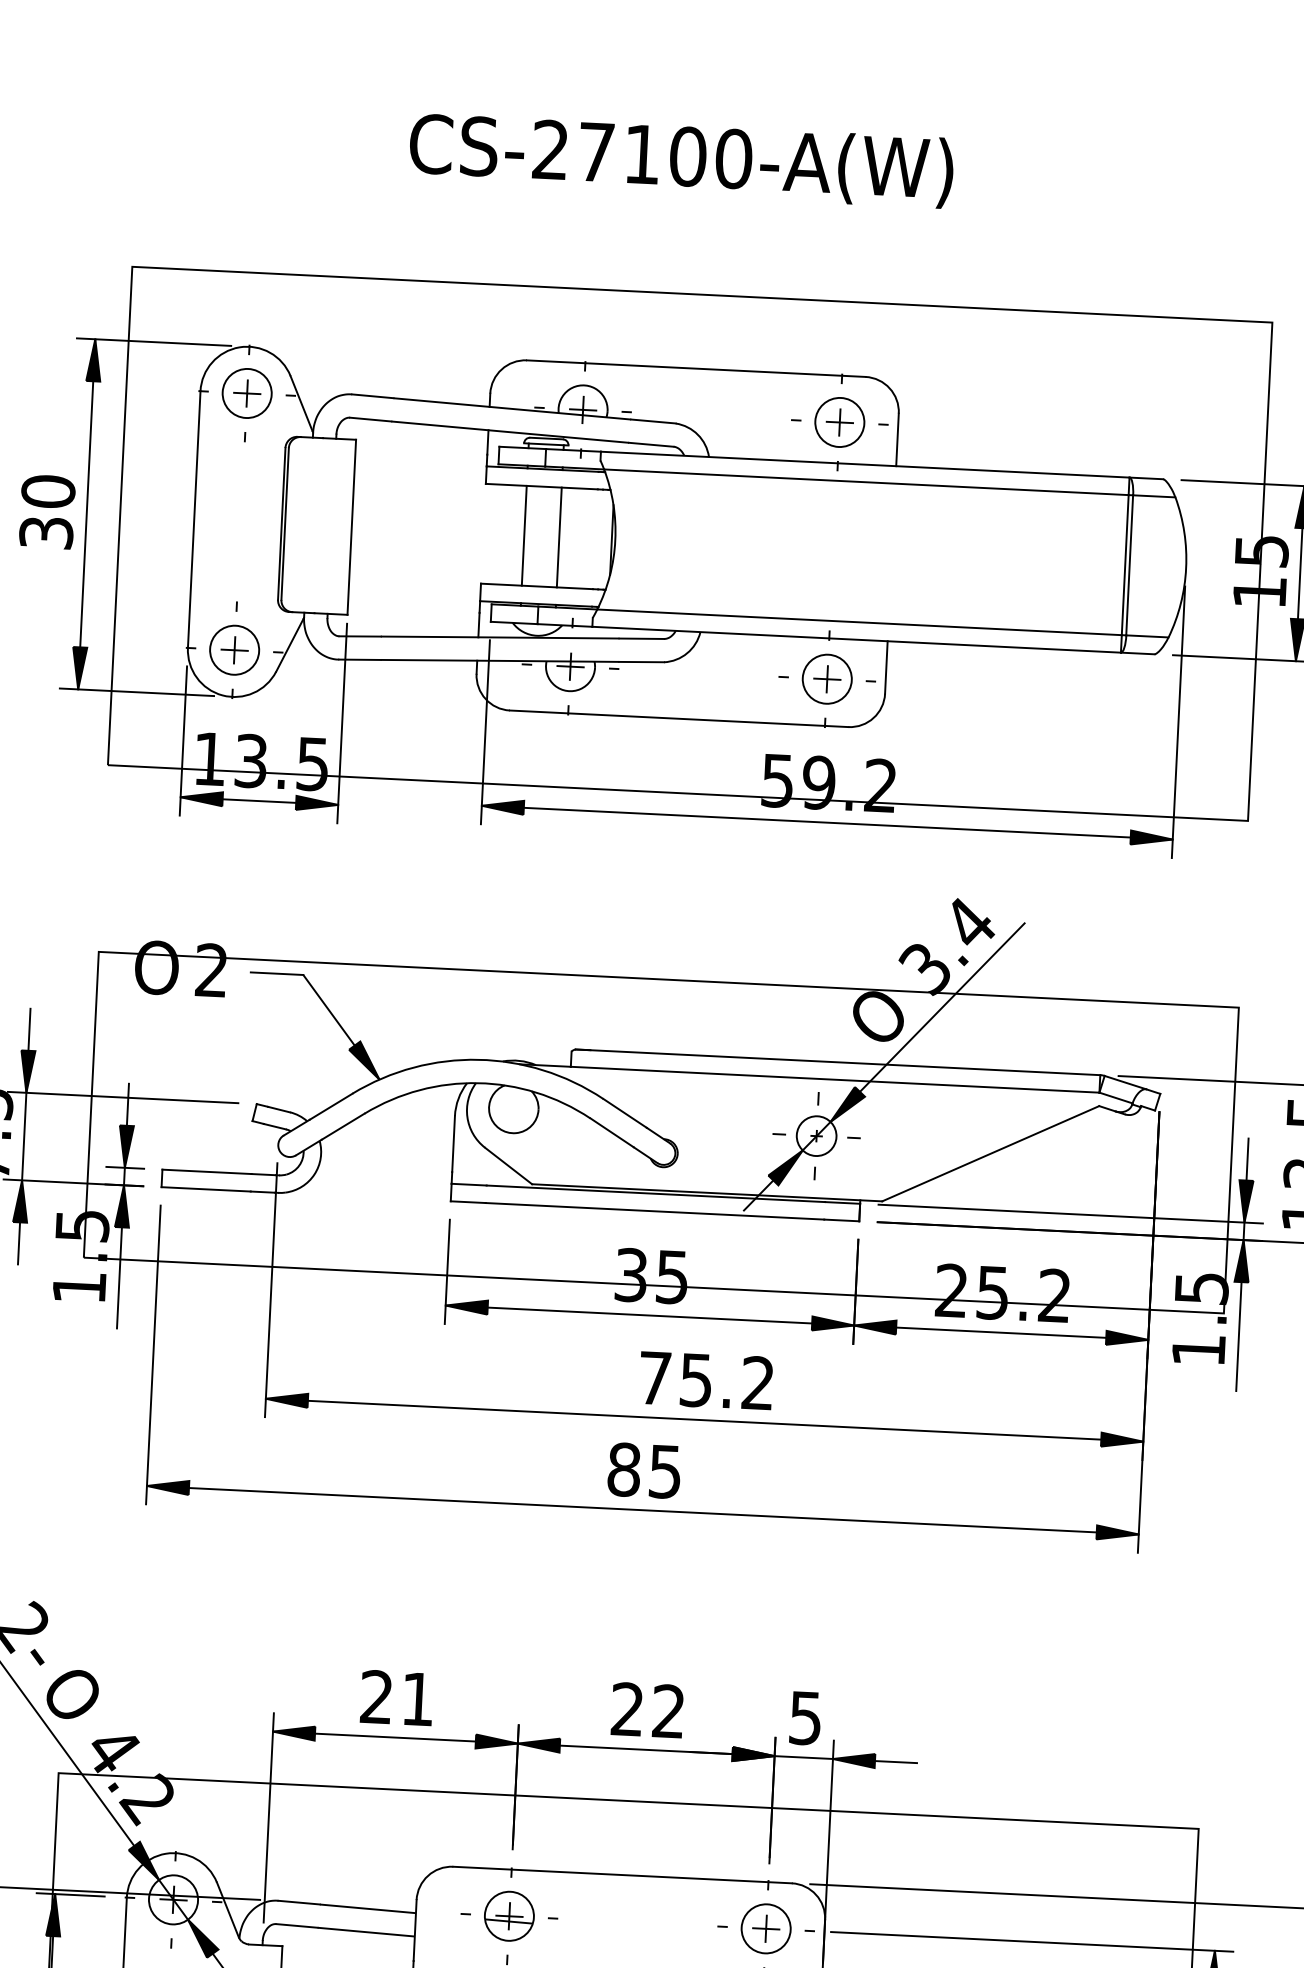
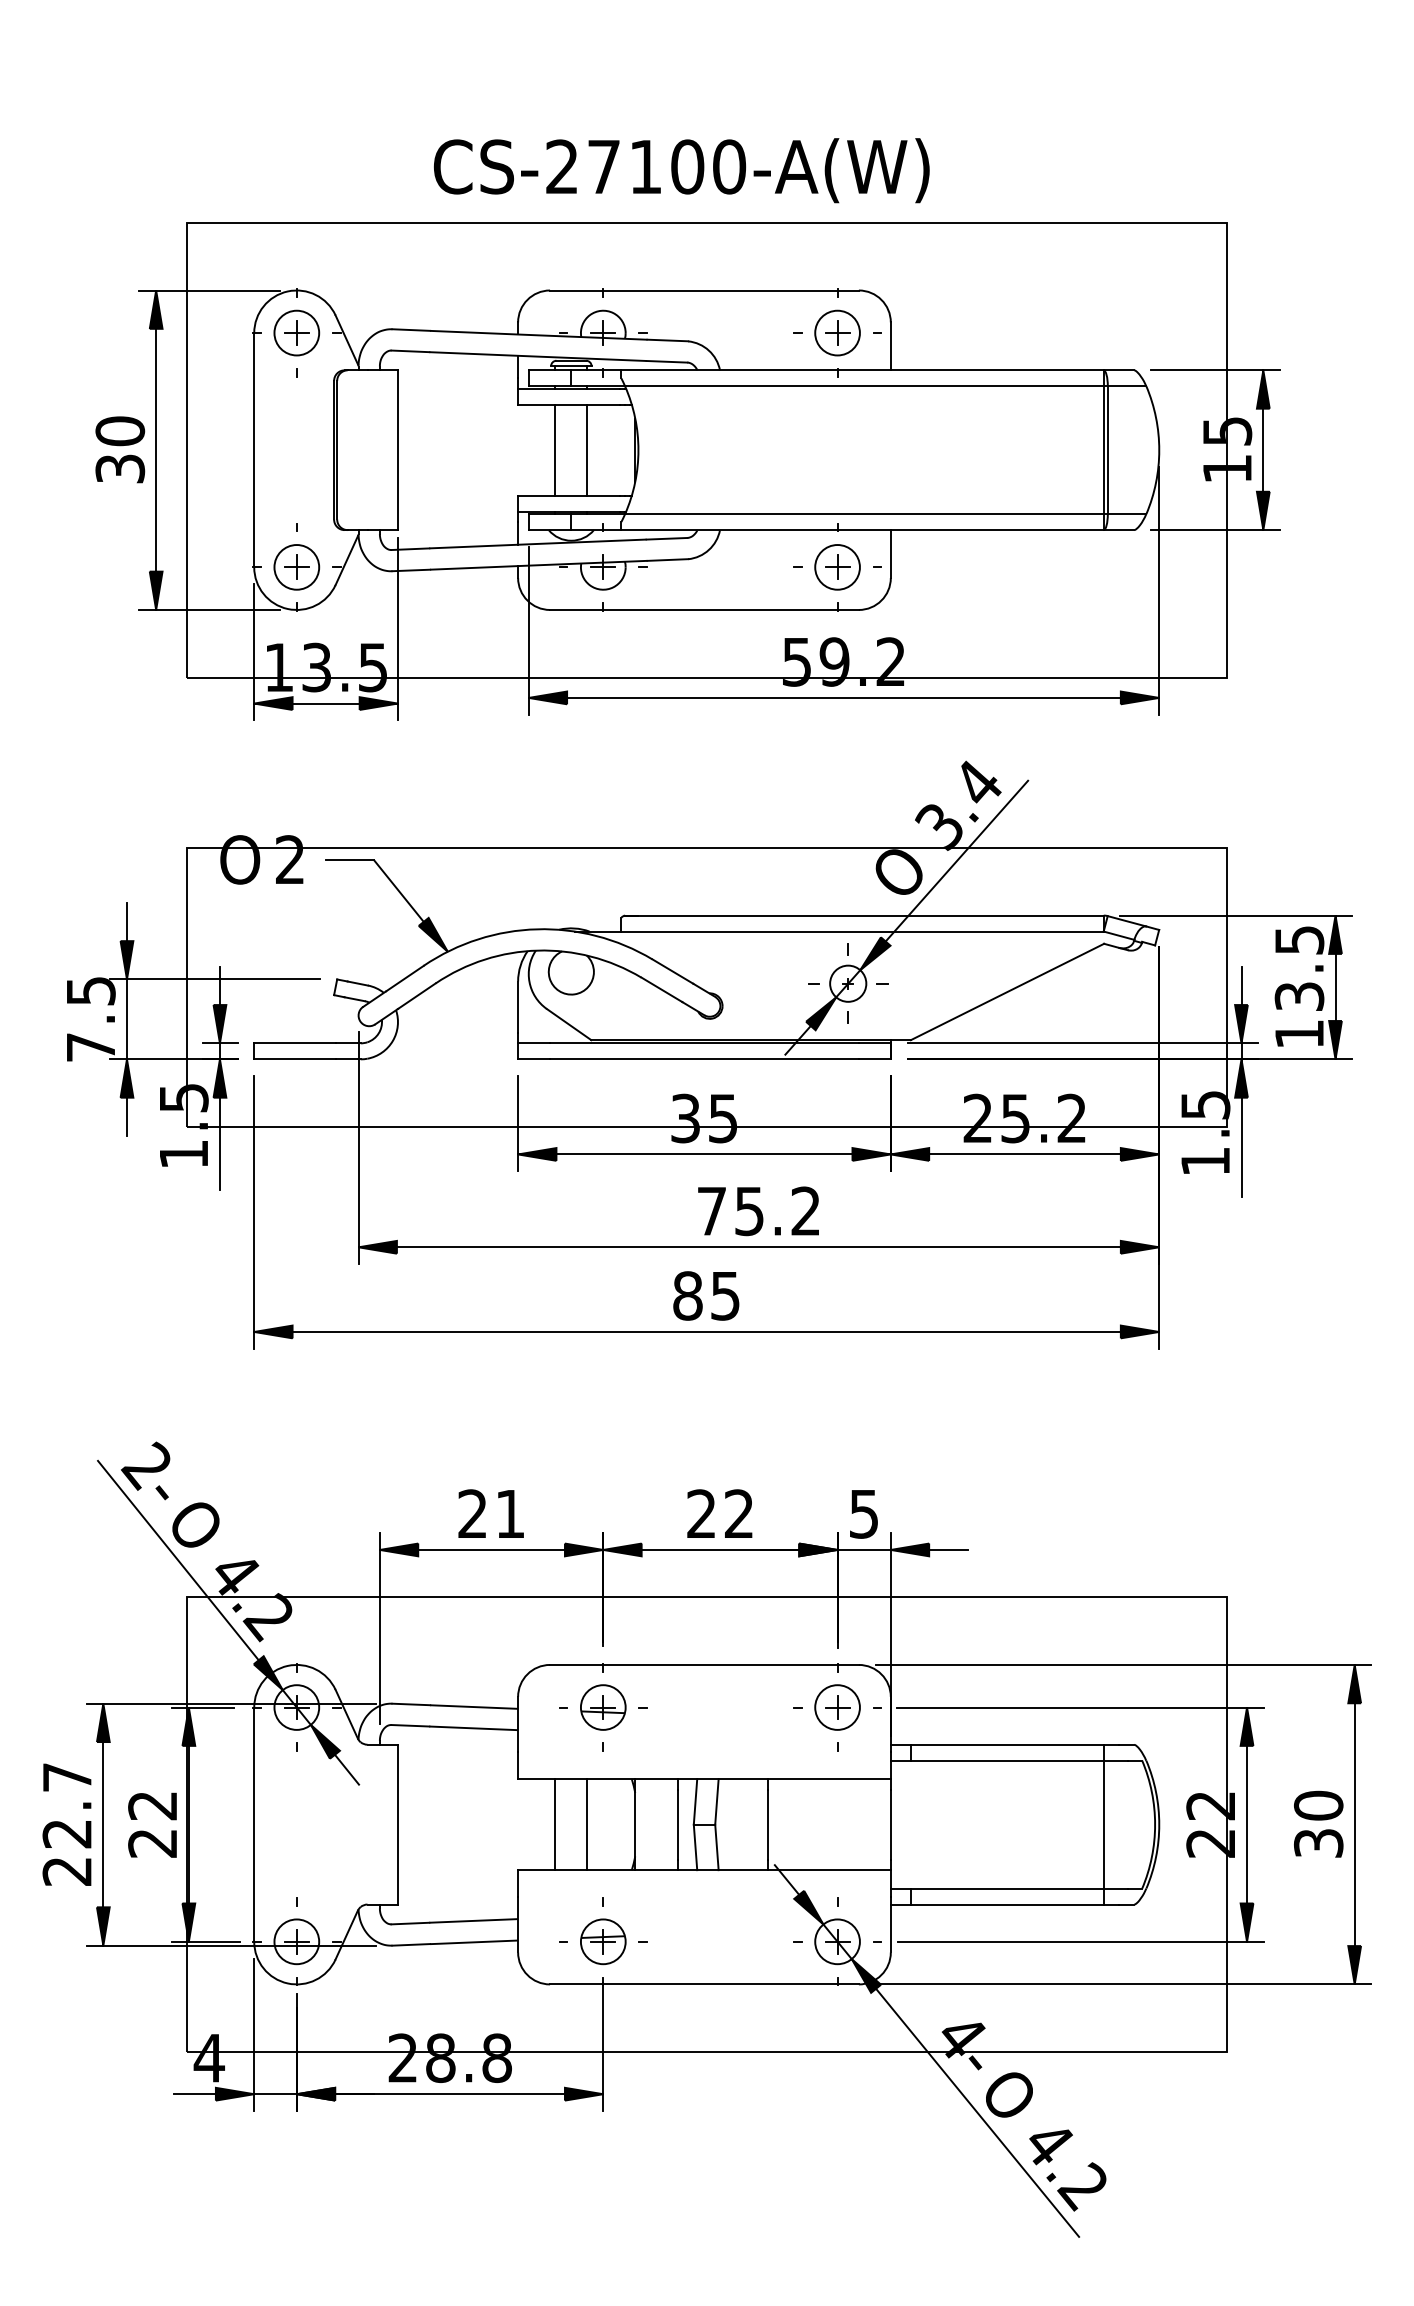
text: (681, 160) -> (681, 170), moved

